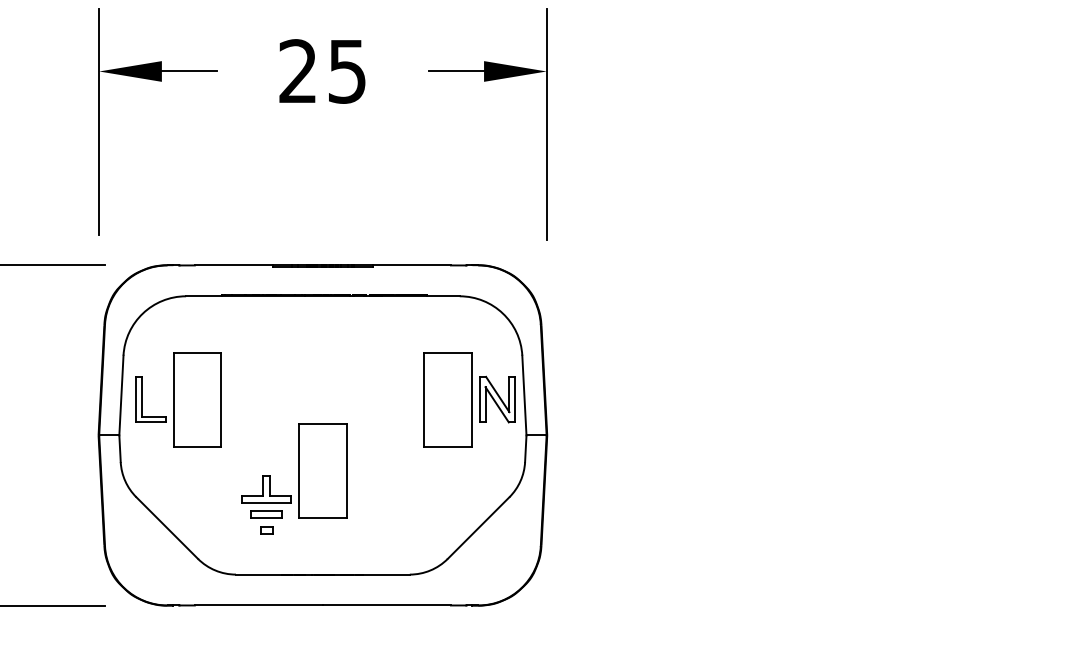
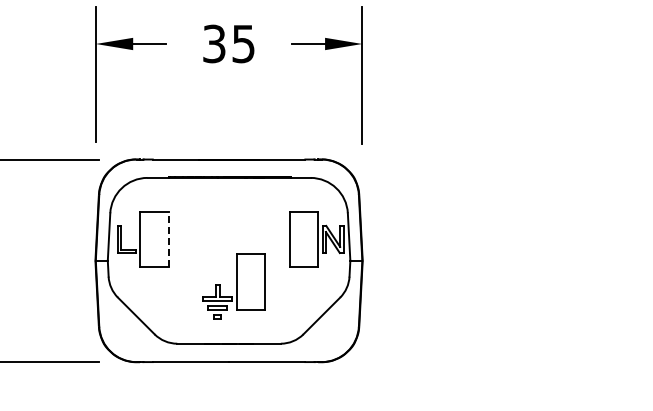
text: (298, 72) -> (214, 44), 25 -> 35
line: (221, 399) -> (168, 239), solid -> dashed
part: (293, 478) -> (233, 286), moved

